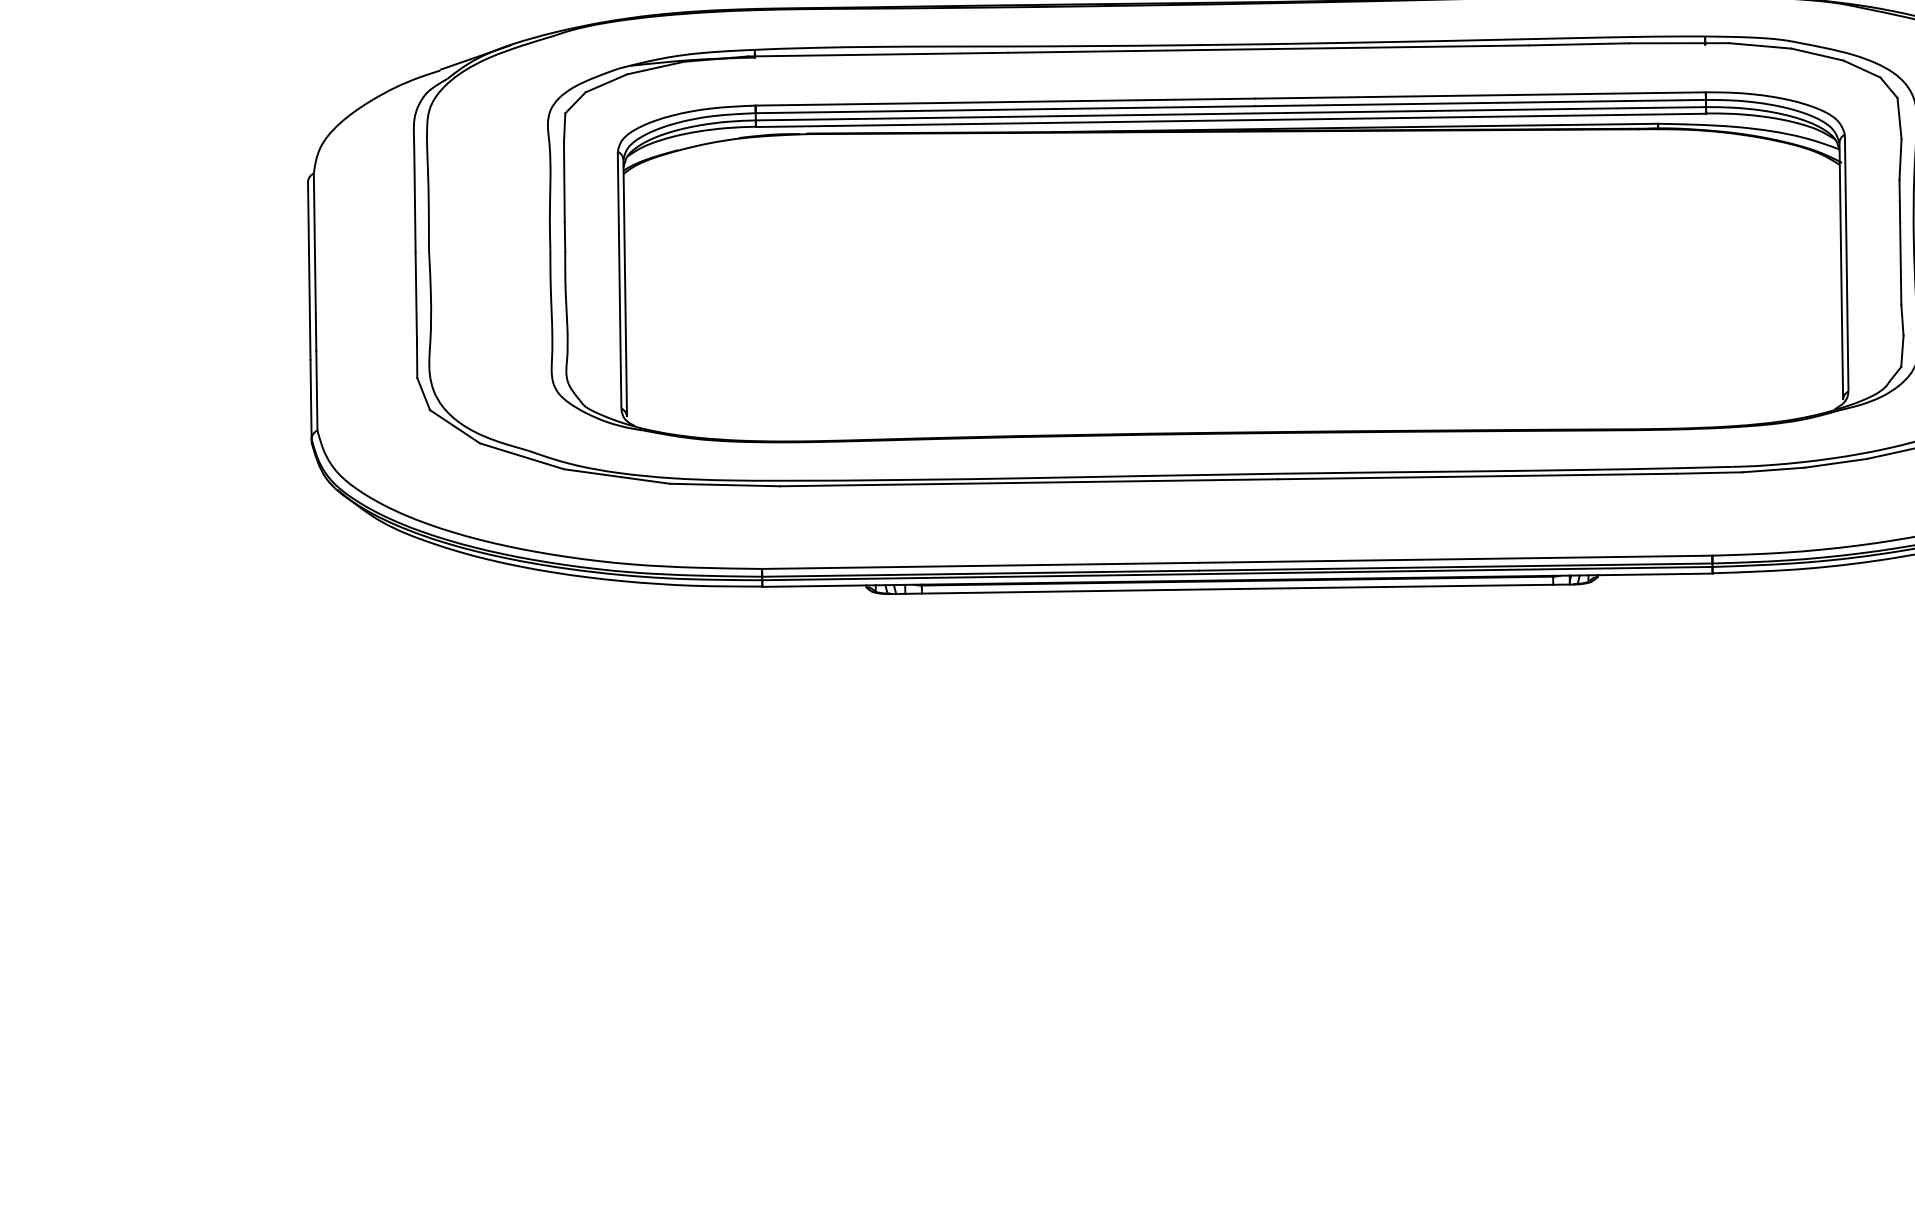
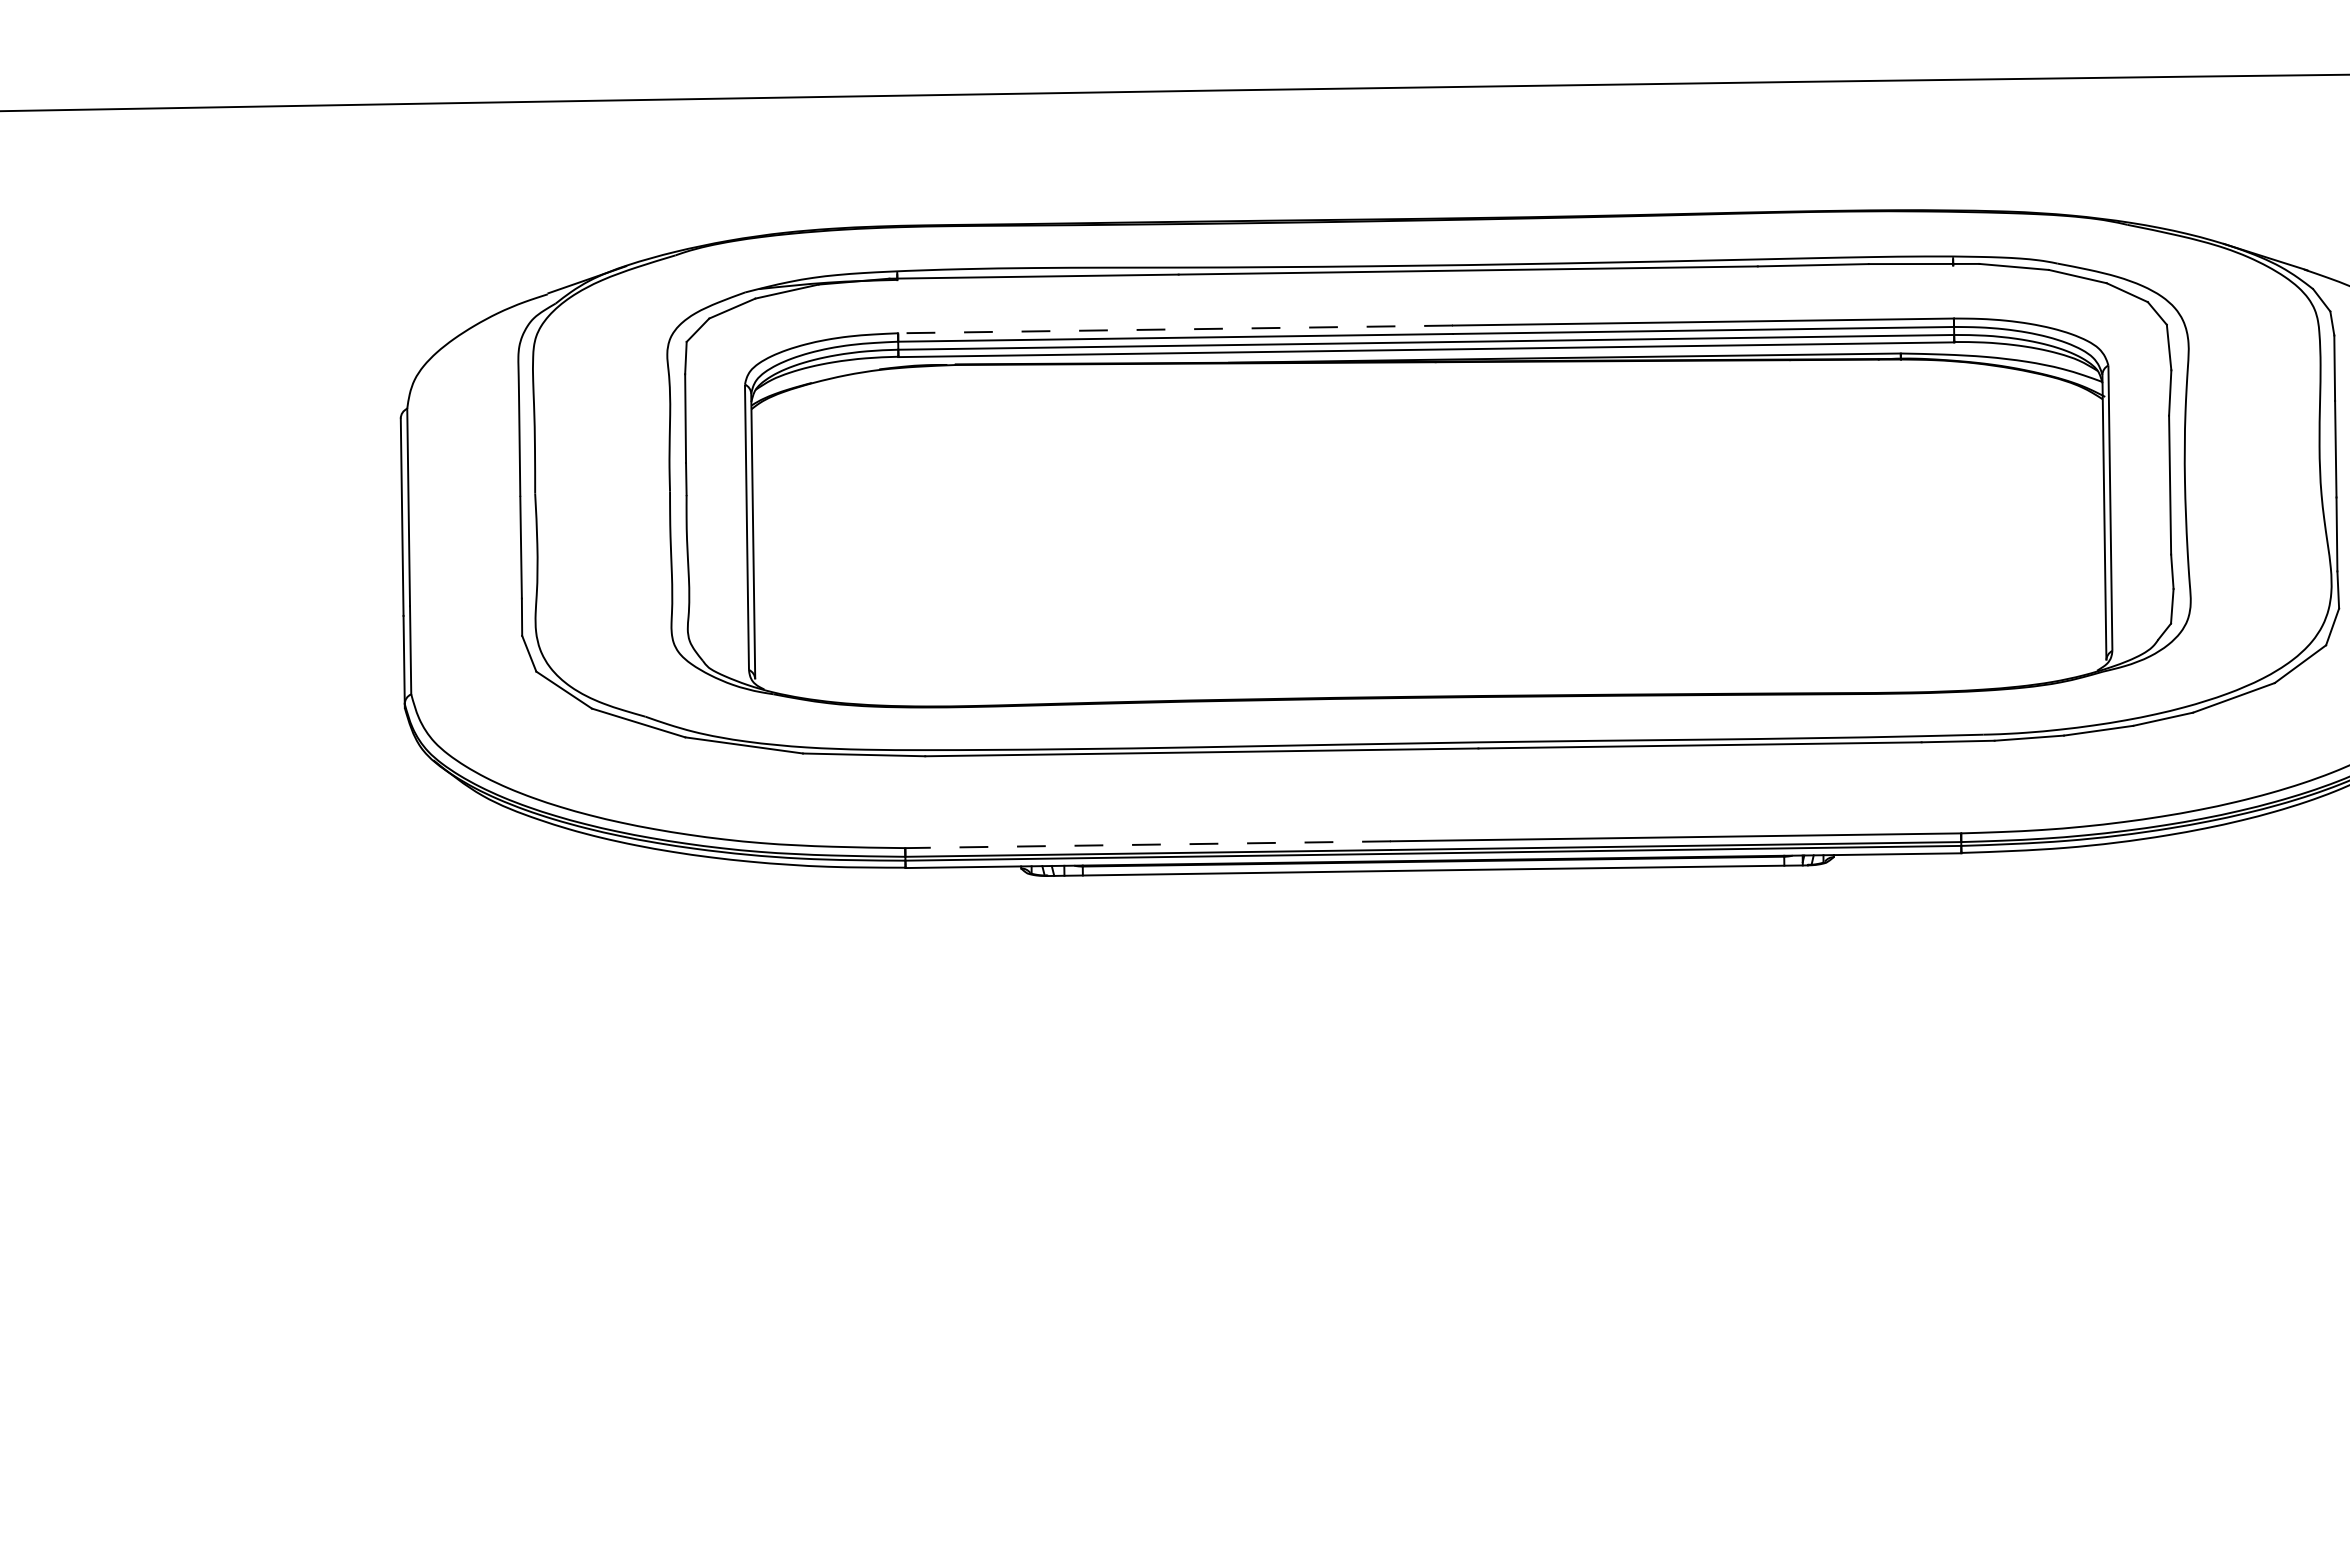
line: (1005, 102) -> (1175, 329), solid -> dashed
line: (980, 565) -> (1148, 844), solid -> dashed

